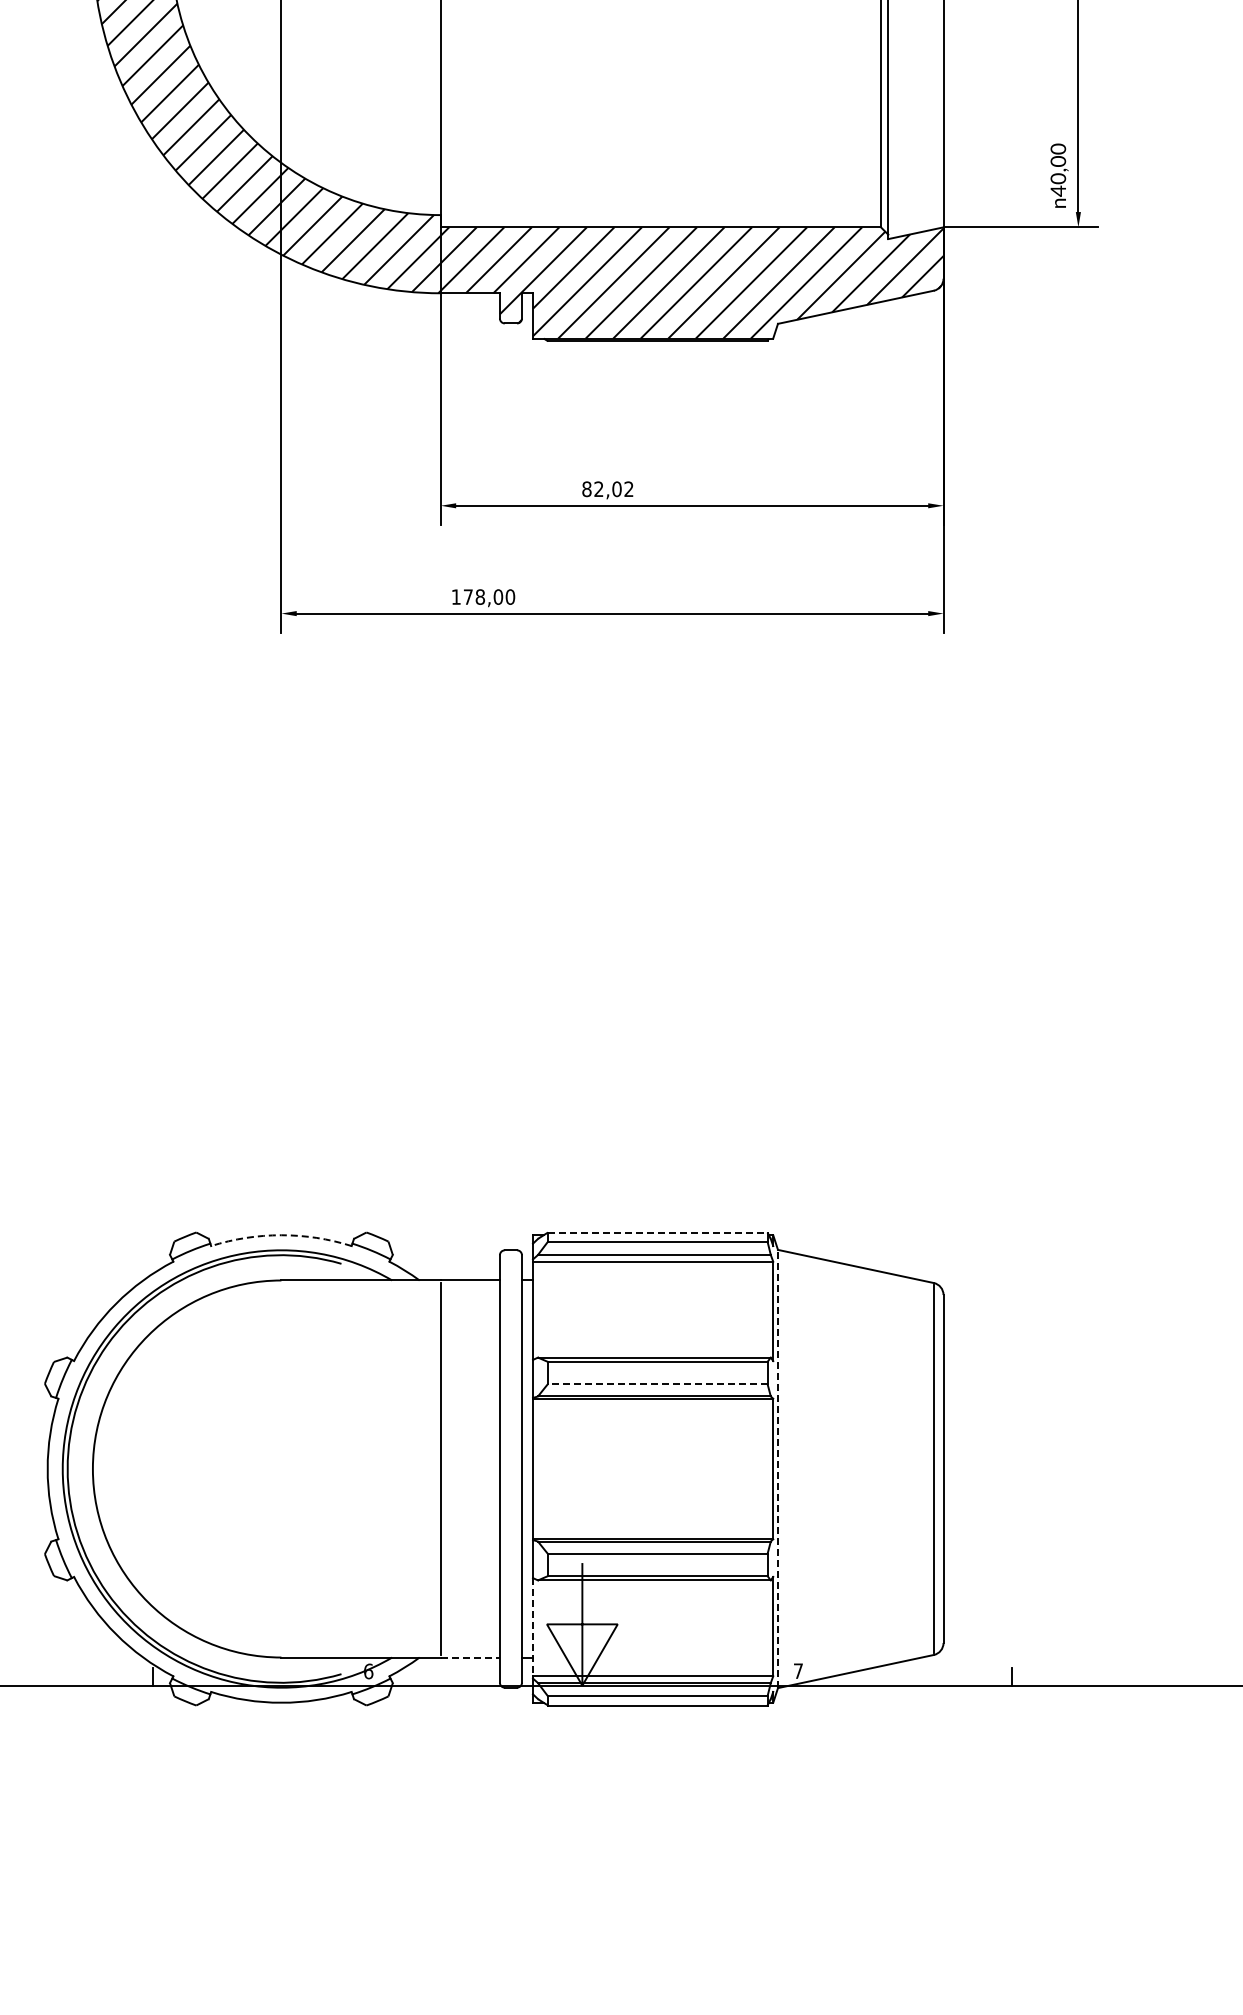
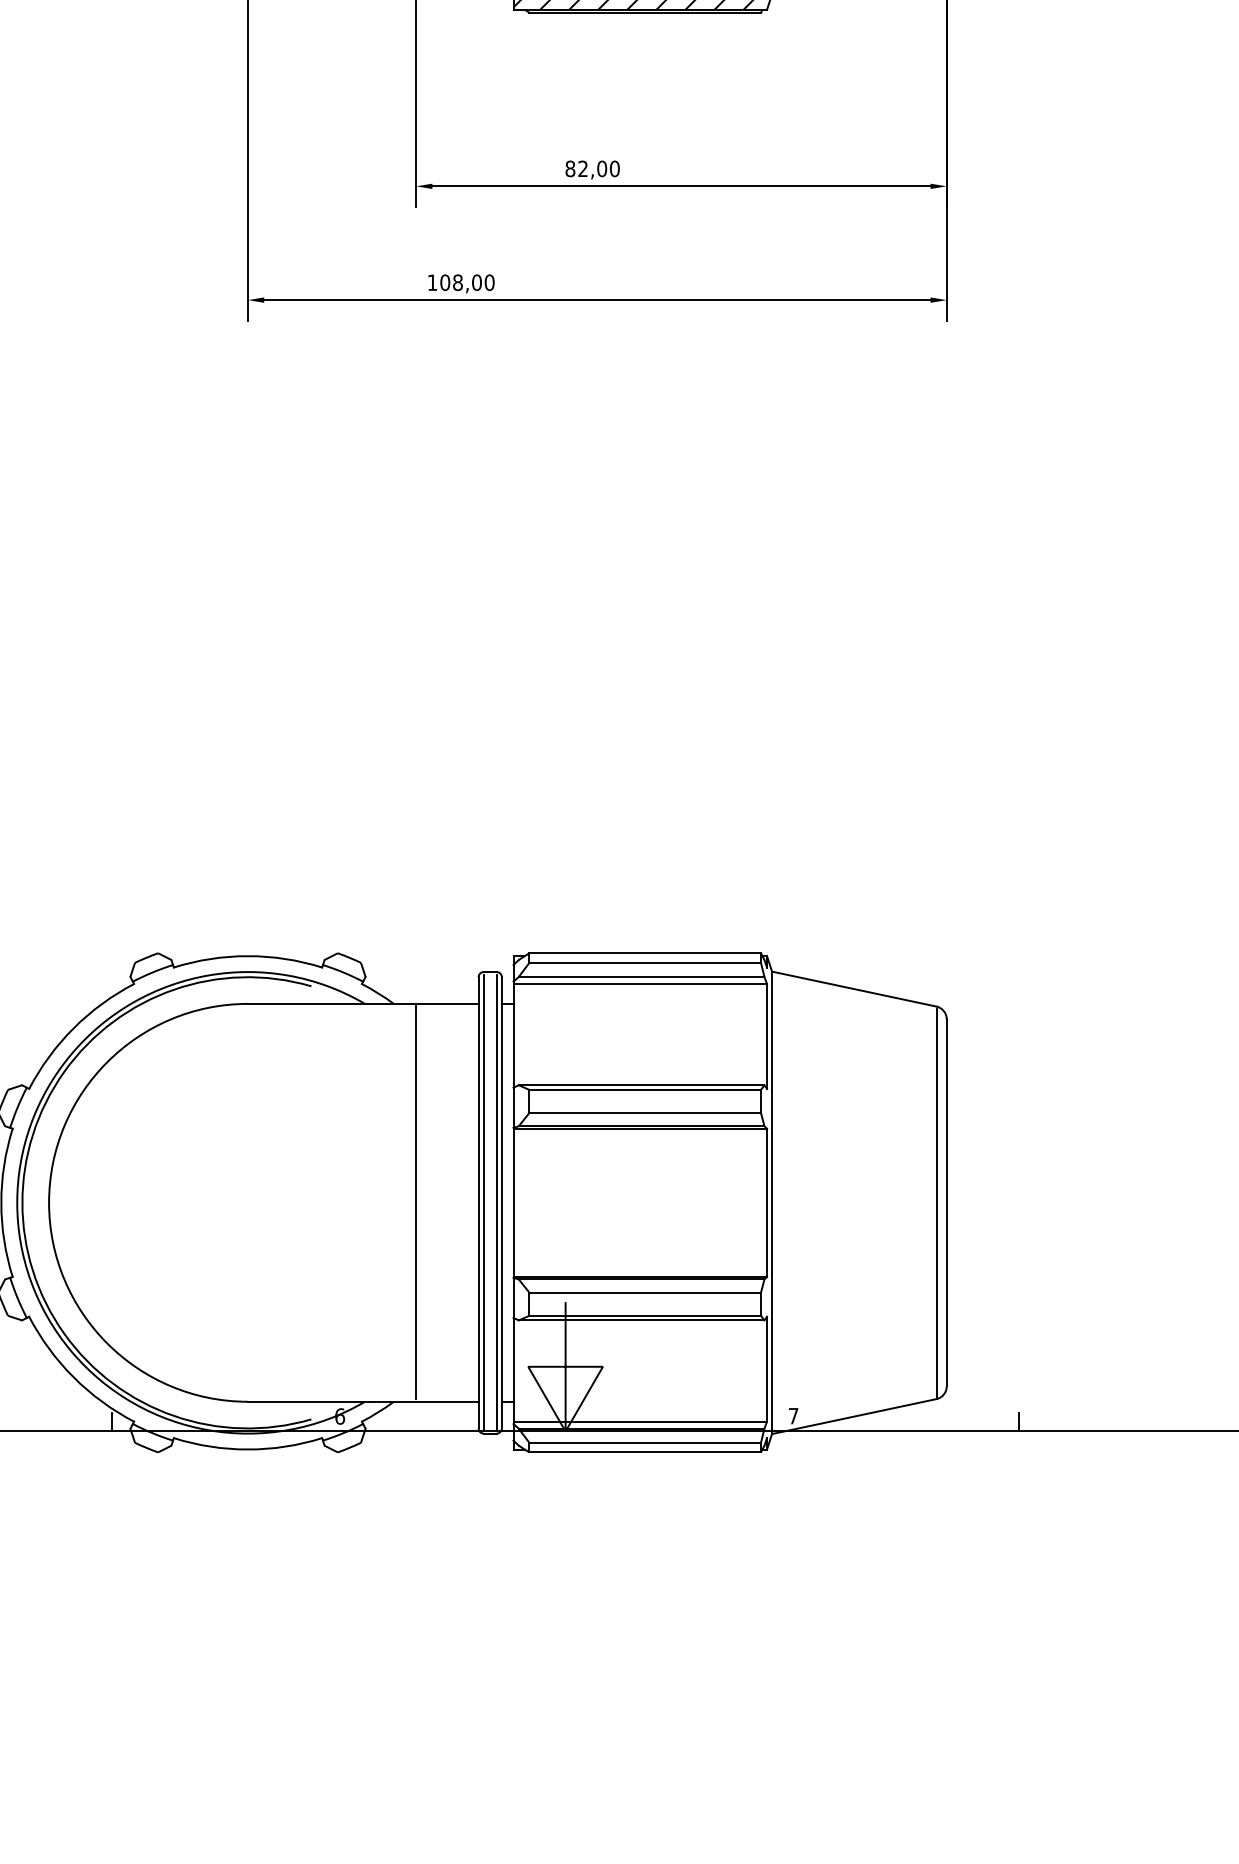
text: (628, 489) -> (614, 169), 82,02 -> 82,00
text: (468, 596) -> (445, 282), 178,00 -> 108,00
line: (657, 1232) -> (644, 953), dashed -> solid
arc: (281, 1235) -> (248, 956), dashed -> solid
line: (657, 1383) -> (644, 1112), dashed -> solid
line: (778, 1468) -> (772, 1202), dashed -> solid
line: (504, 1469) -> (483, 1203), added
line: (517, 1469) -> (497, 1203), added
line: (533, 1627) -> (514, 1370), dashed -> solid
line: (470, 1657) -> (447, 1401), dashed -> solid

